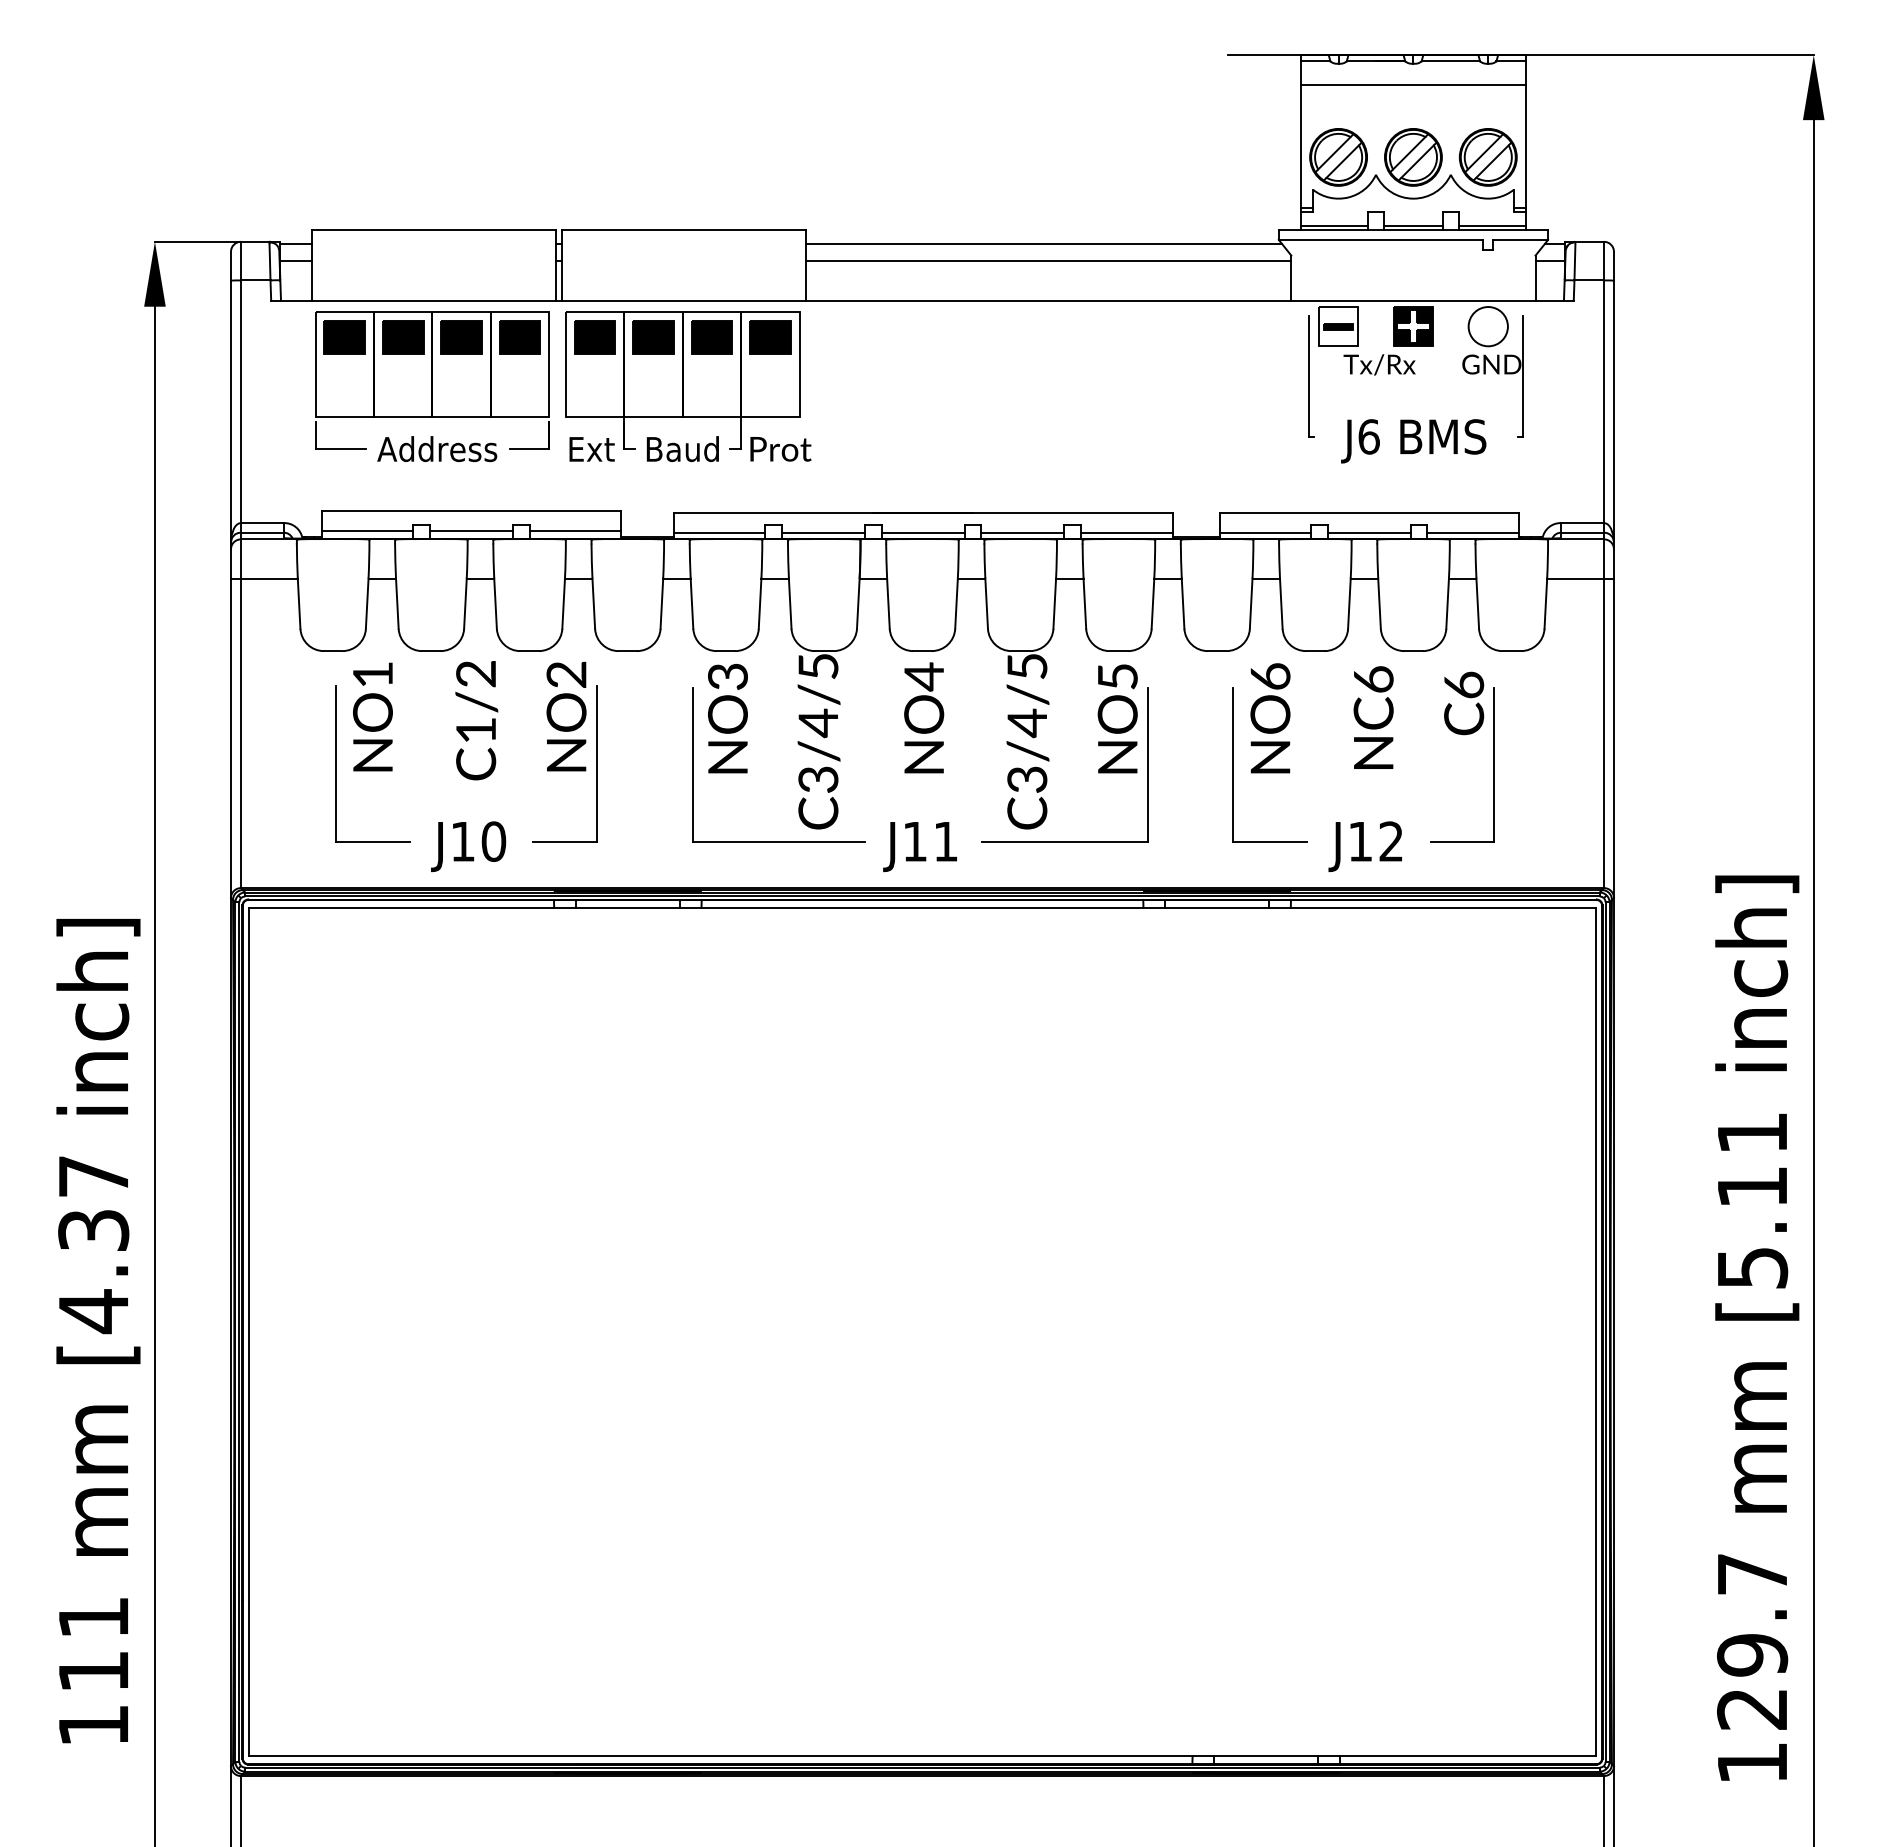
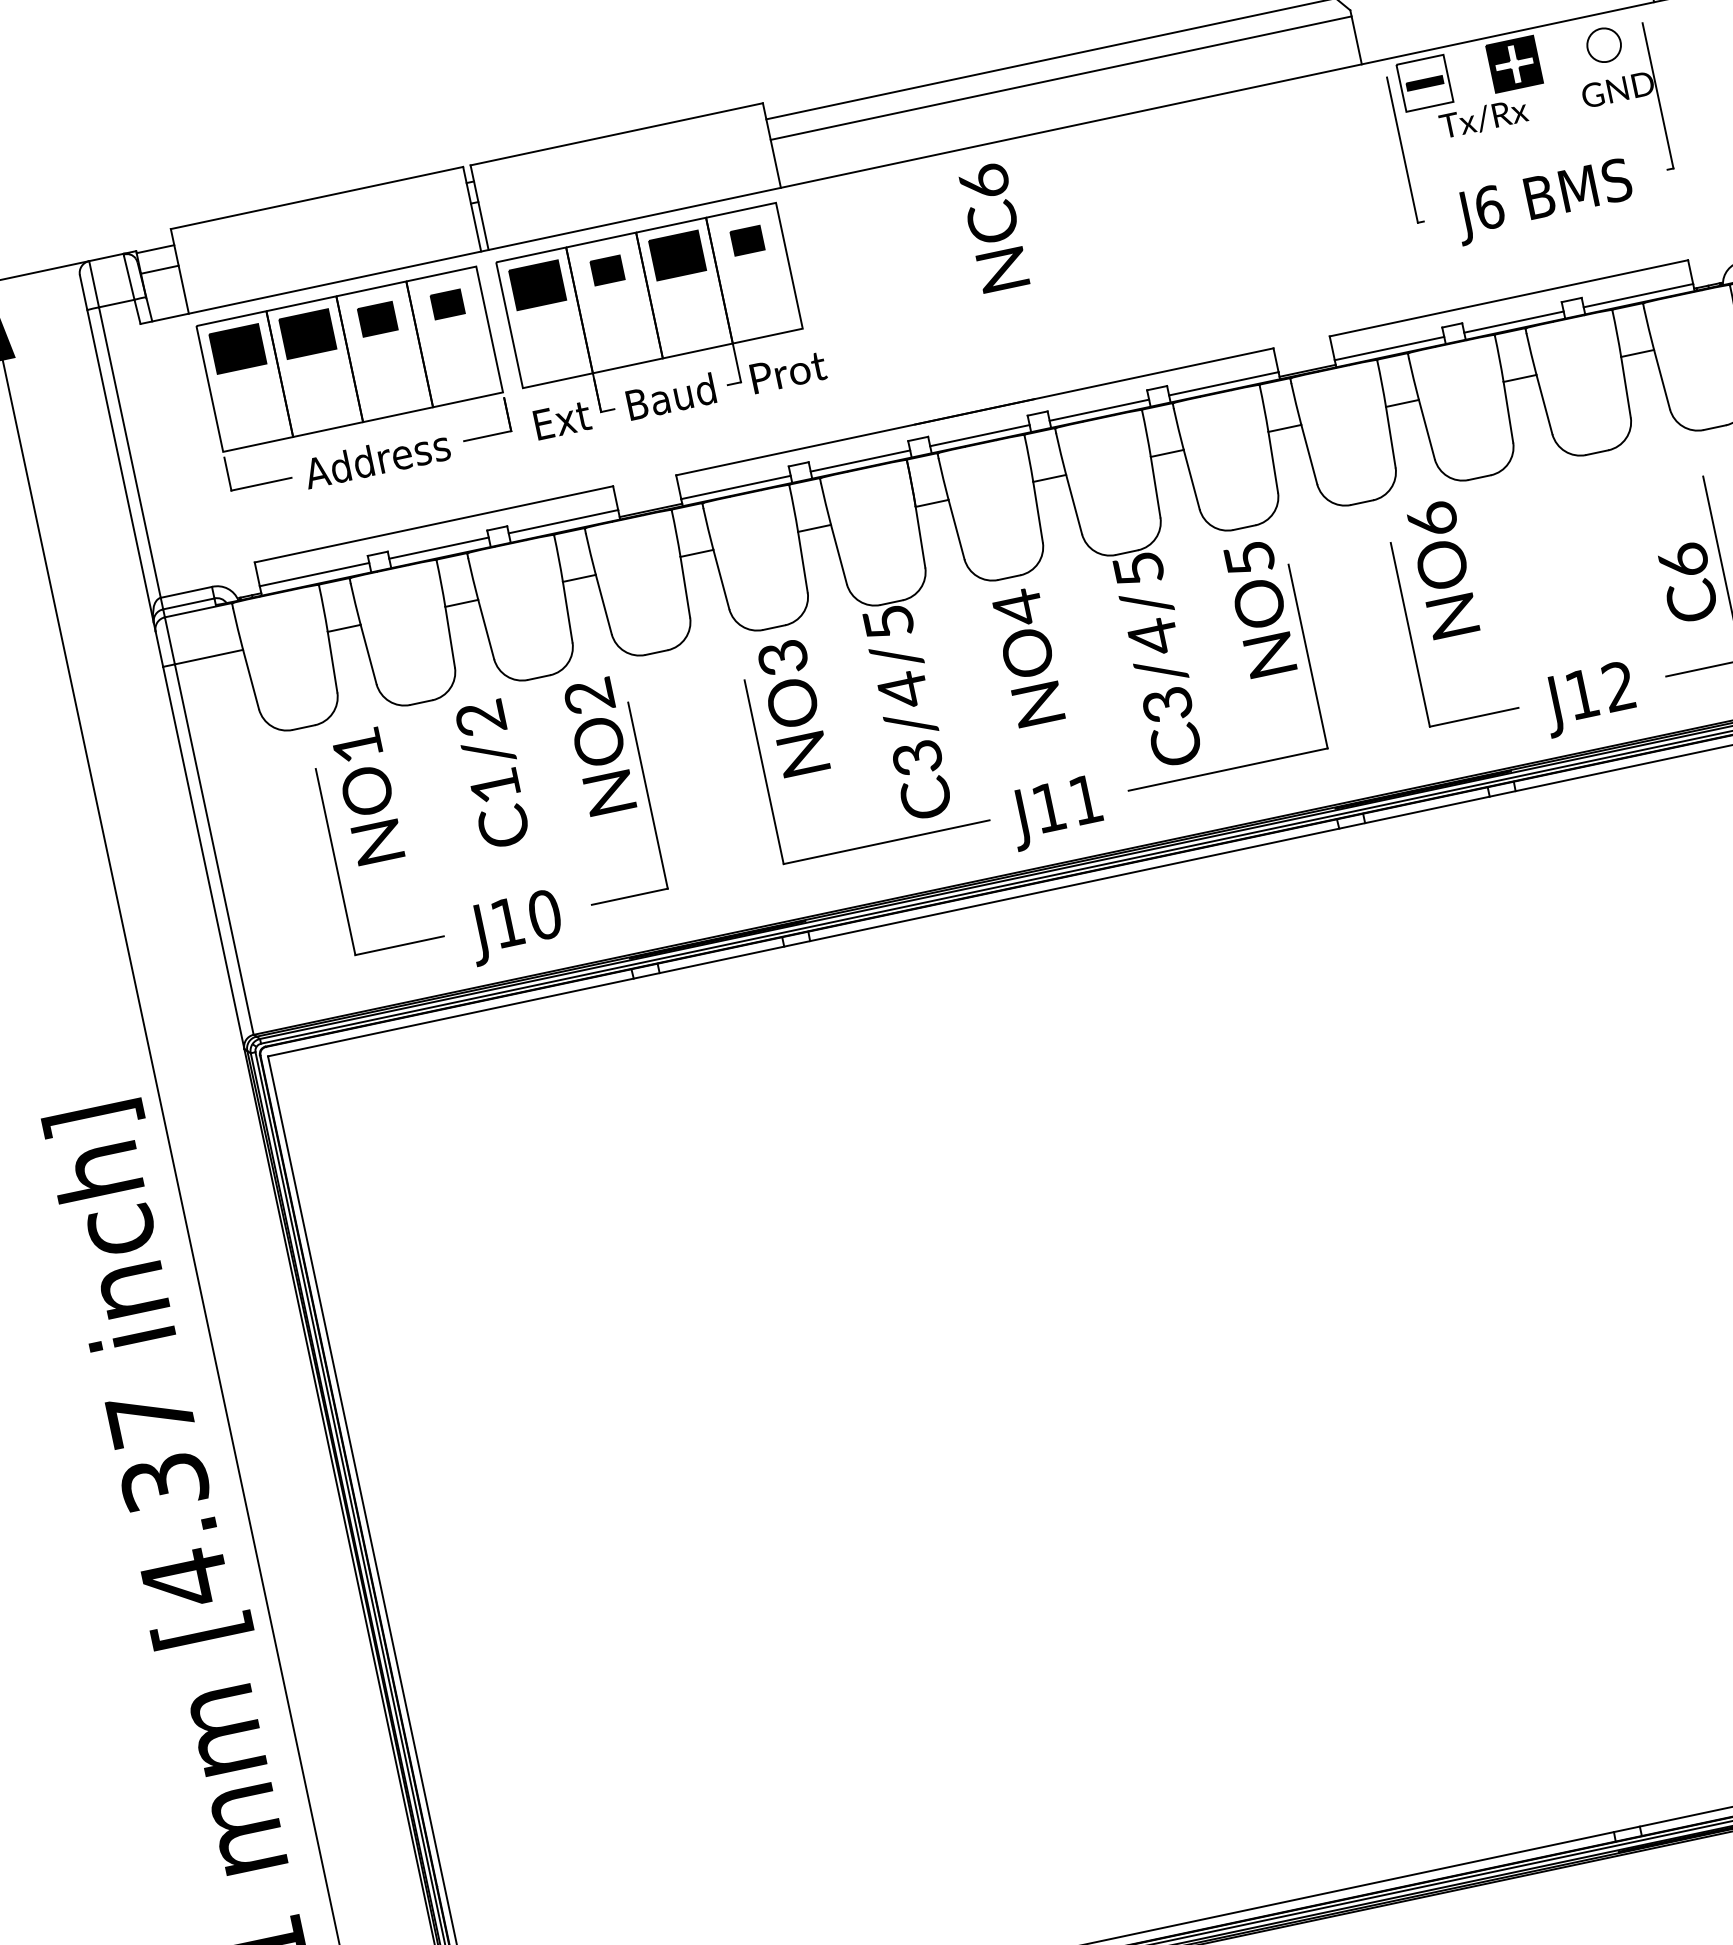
circle: (1487, 326) -> (1603, 45), size x0.7
part: (461, 337) -> (377, 319), size x0.7
part: (519, 337) -> (447, 304), size x0.6
part: (653, 337) -> (607, 270), size x0.6
part: (770, 337) -> (747, 240), size x0.6
text: (1464, 703) -> (1688, 582), moved
text: (1373, 717) -> (993, 227), moved

